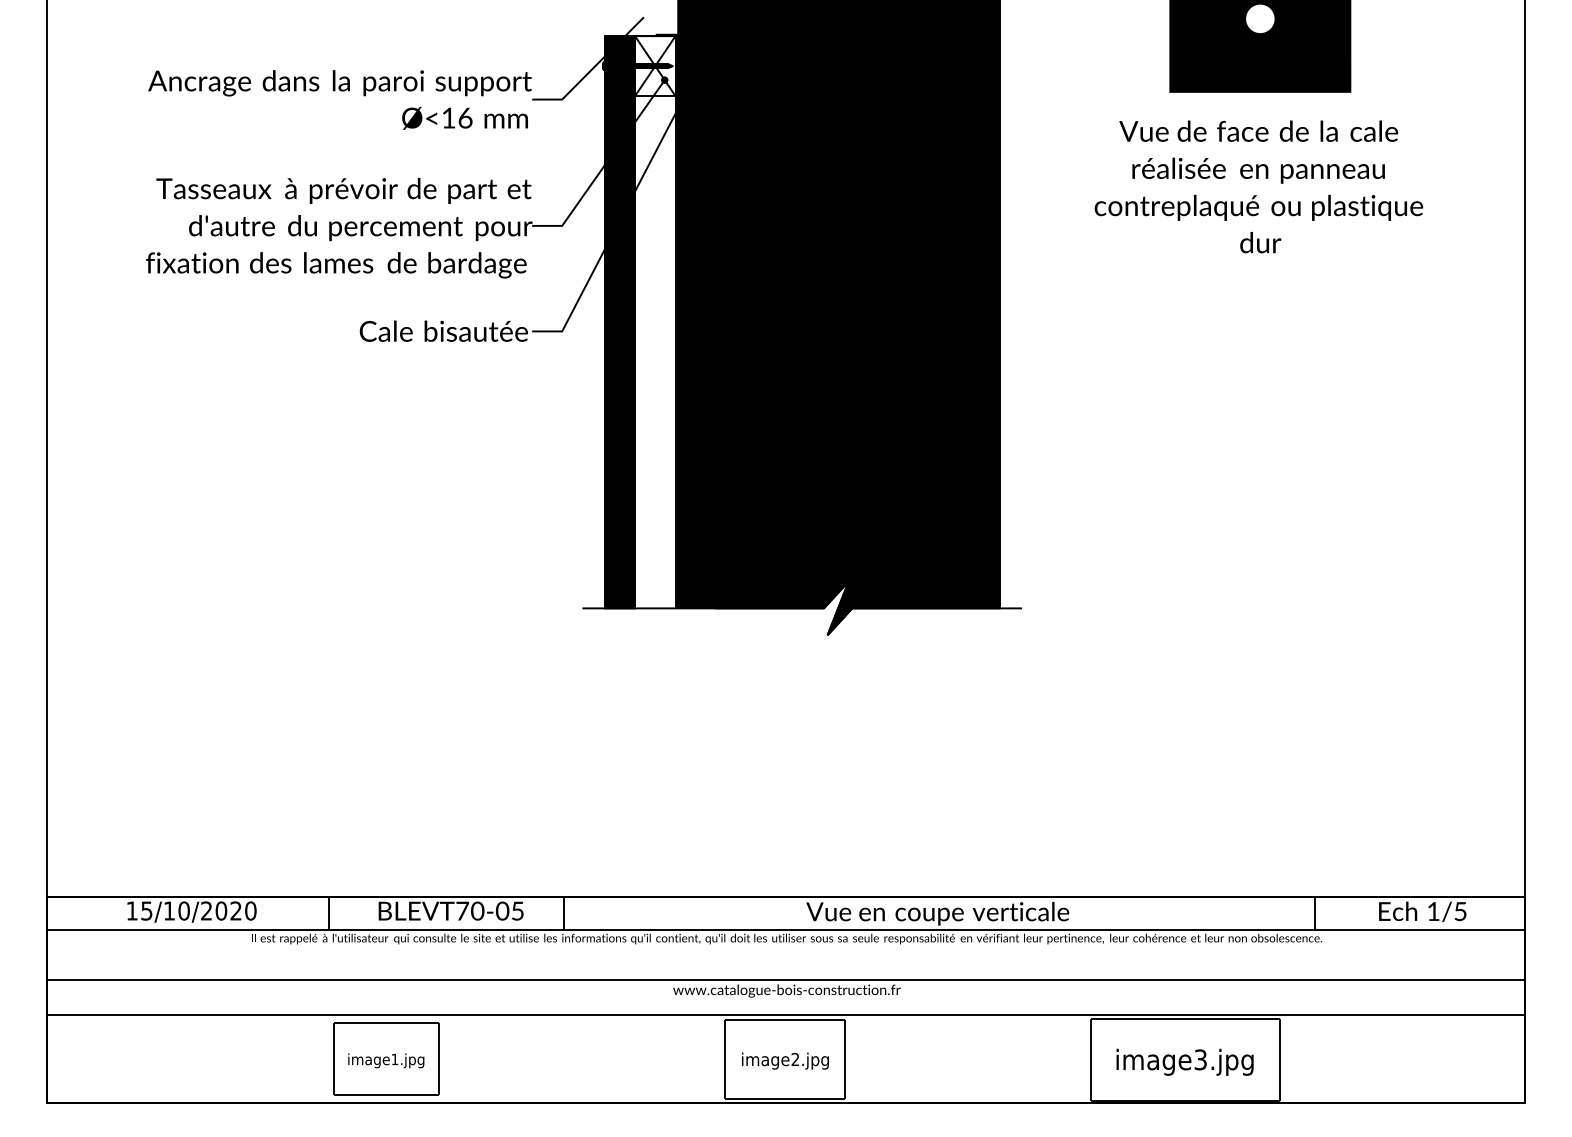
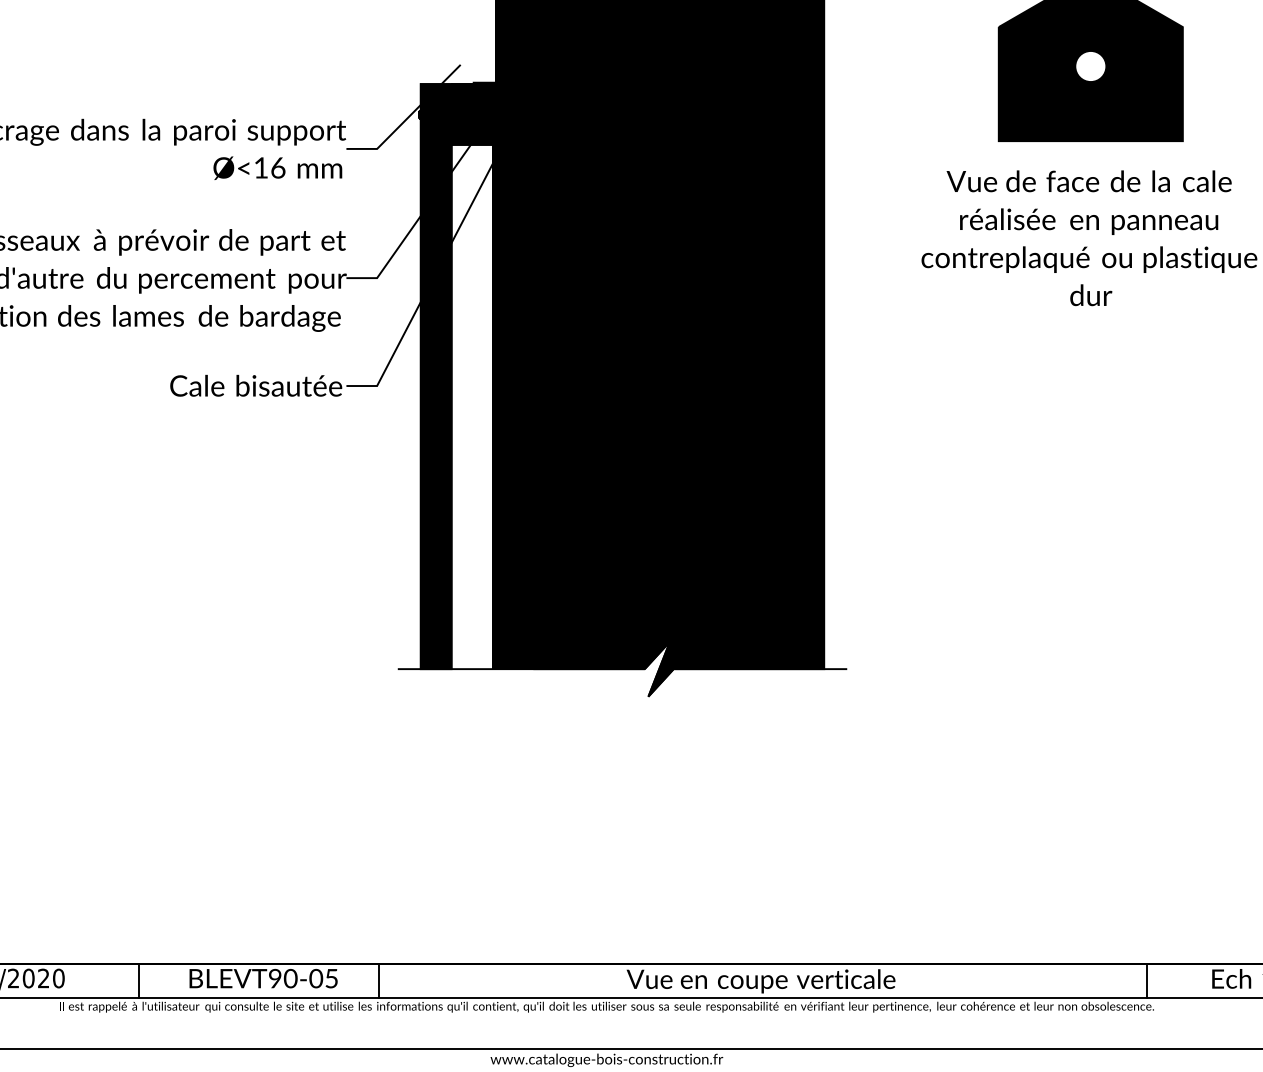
fill: (655, 66) -> (472, 115), added
text: (462, 910) -> (275, 977), \c16711848;BLEVT70-05 -> \c16711848;BLEVT90-05

